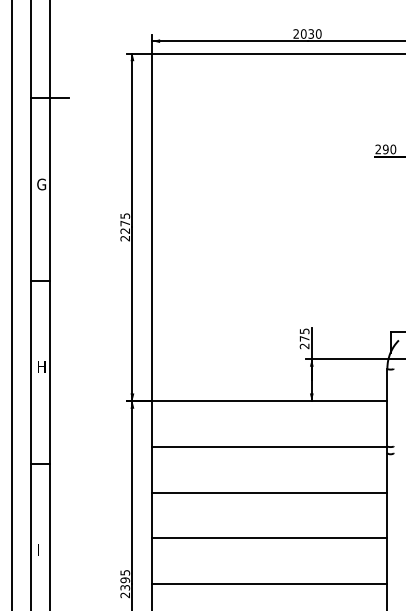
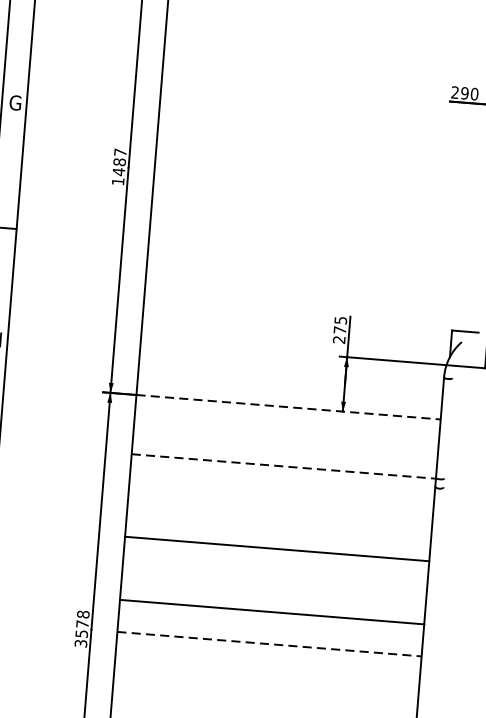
text: (125, 227) -> (119, 167), 2275 -> 1487
line: (270, 401) -> (289, 407), solid -> dashed
line: (270, 446) -> (284, 466), solid -> dashed
line: (269, 492) -> (276, 548), moved
line: (269, 538) -> (271, 612), moved
text: (125, 583) -> (82, 628), 2395 -> 3578
line: (270, 584) -> (270, 644), solid -> dashed

